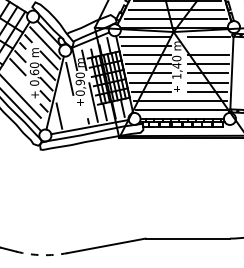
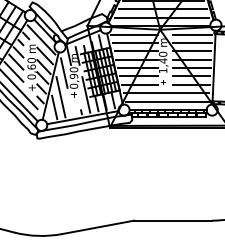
line: (208, 46) -> (192, 43), added
line: (15, 77) -> (14, 71), added
line: (66, 104) -> (61, 96), added
arc: (41, 255) -> (38, 236), dashed -> solid

